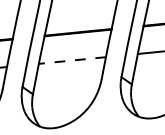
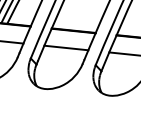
line: (70, 60) -> (65, 47), dashed -> solid

